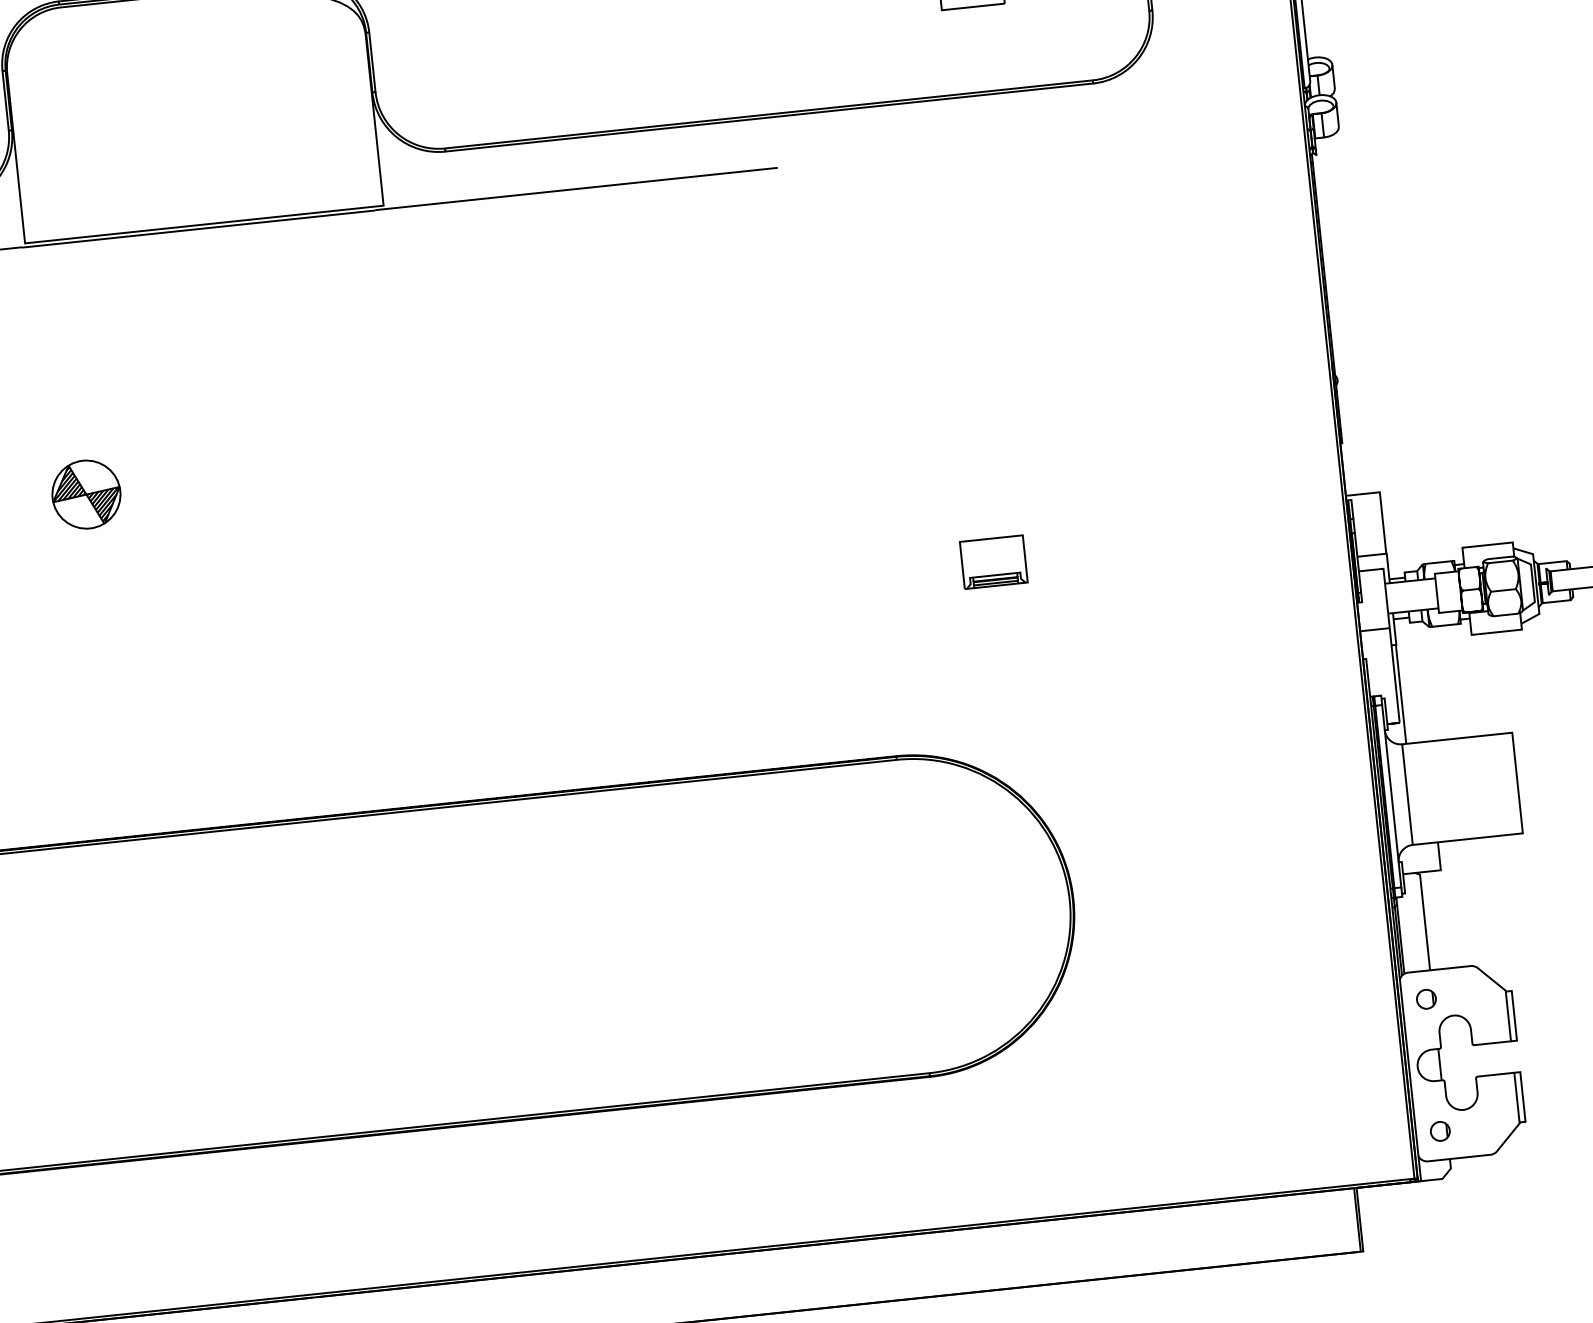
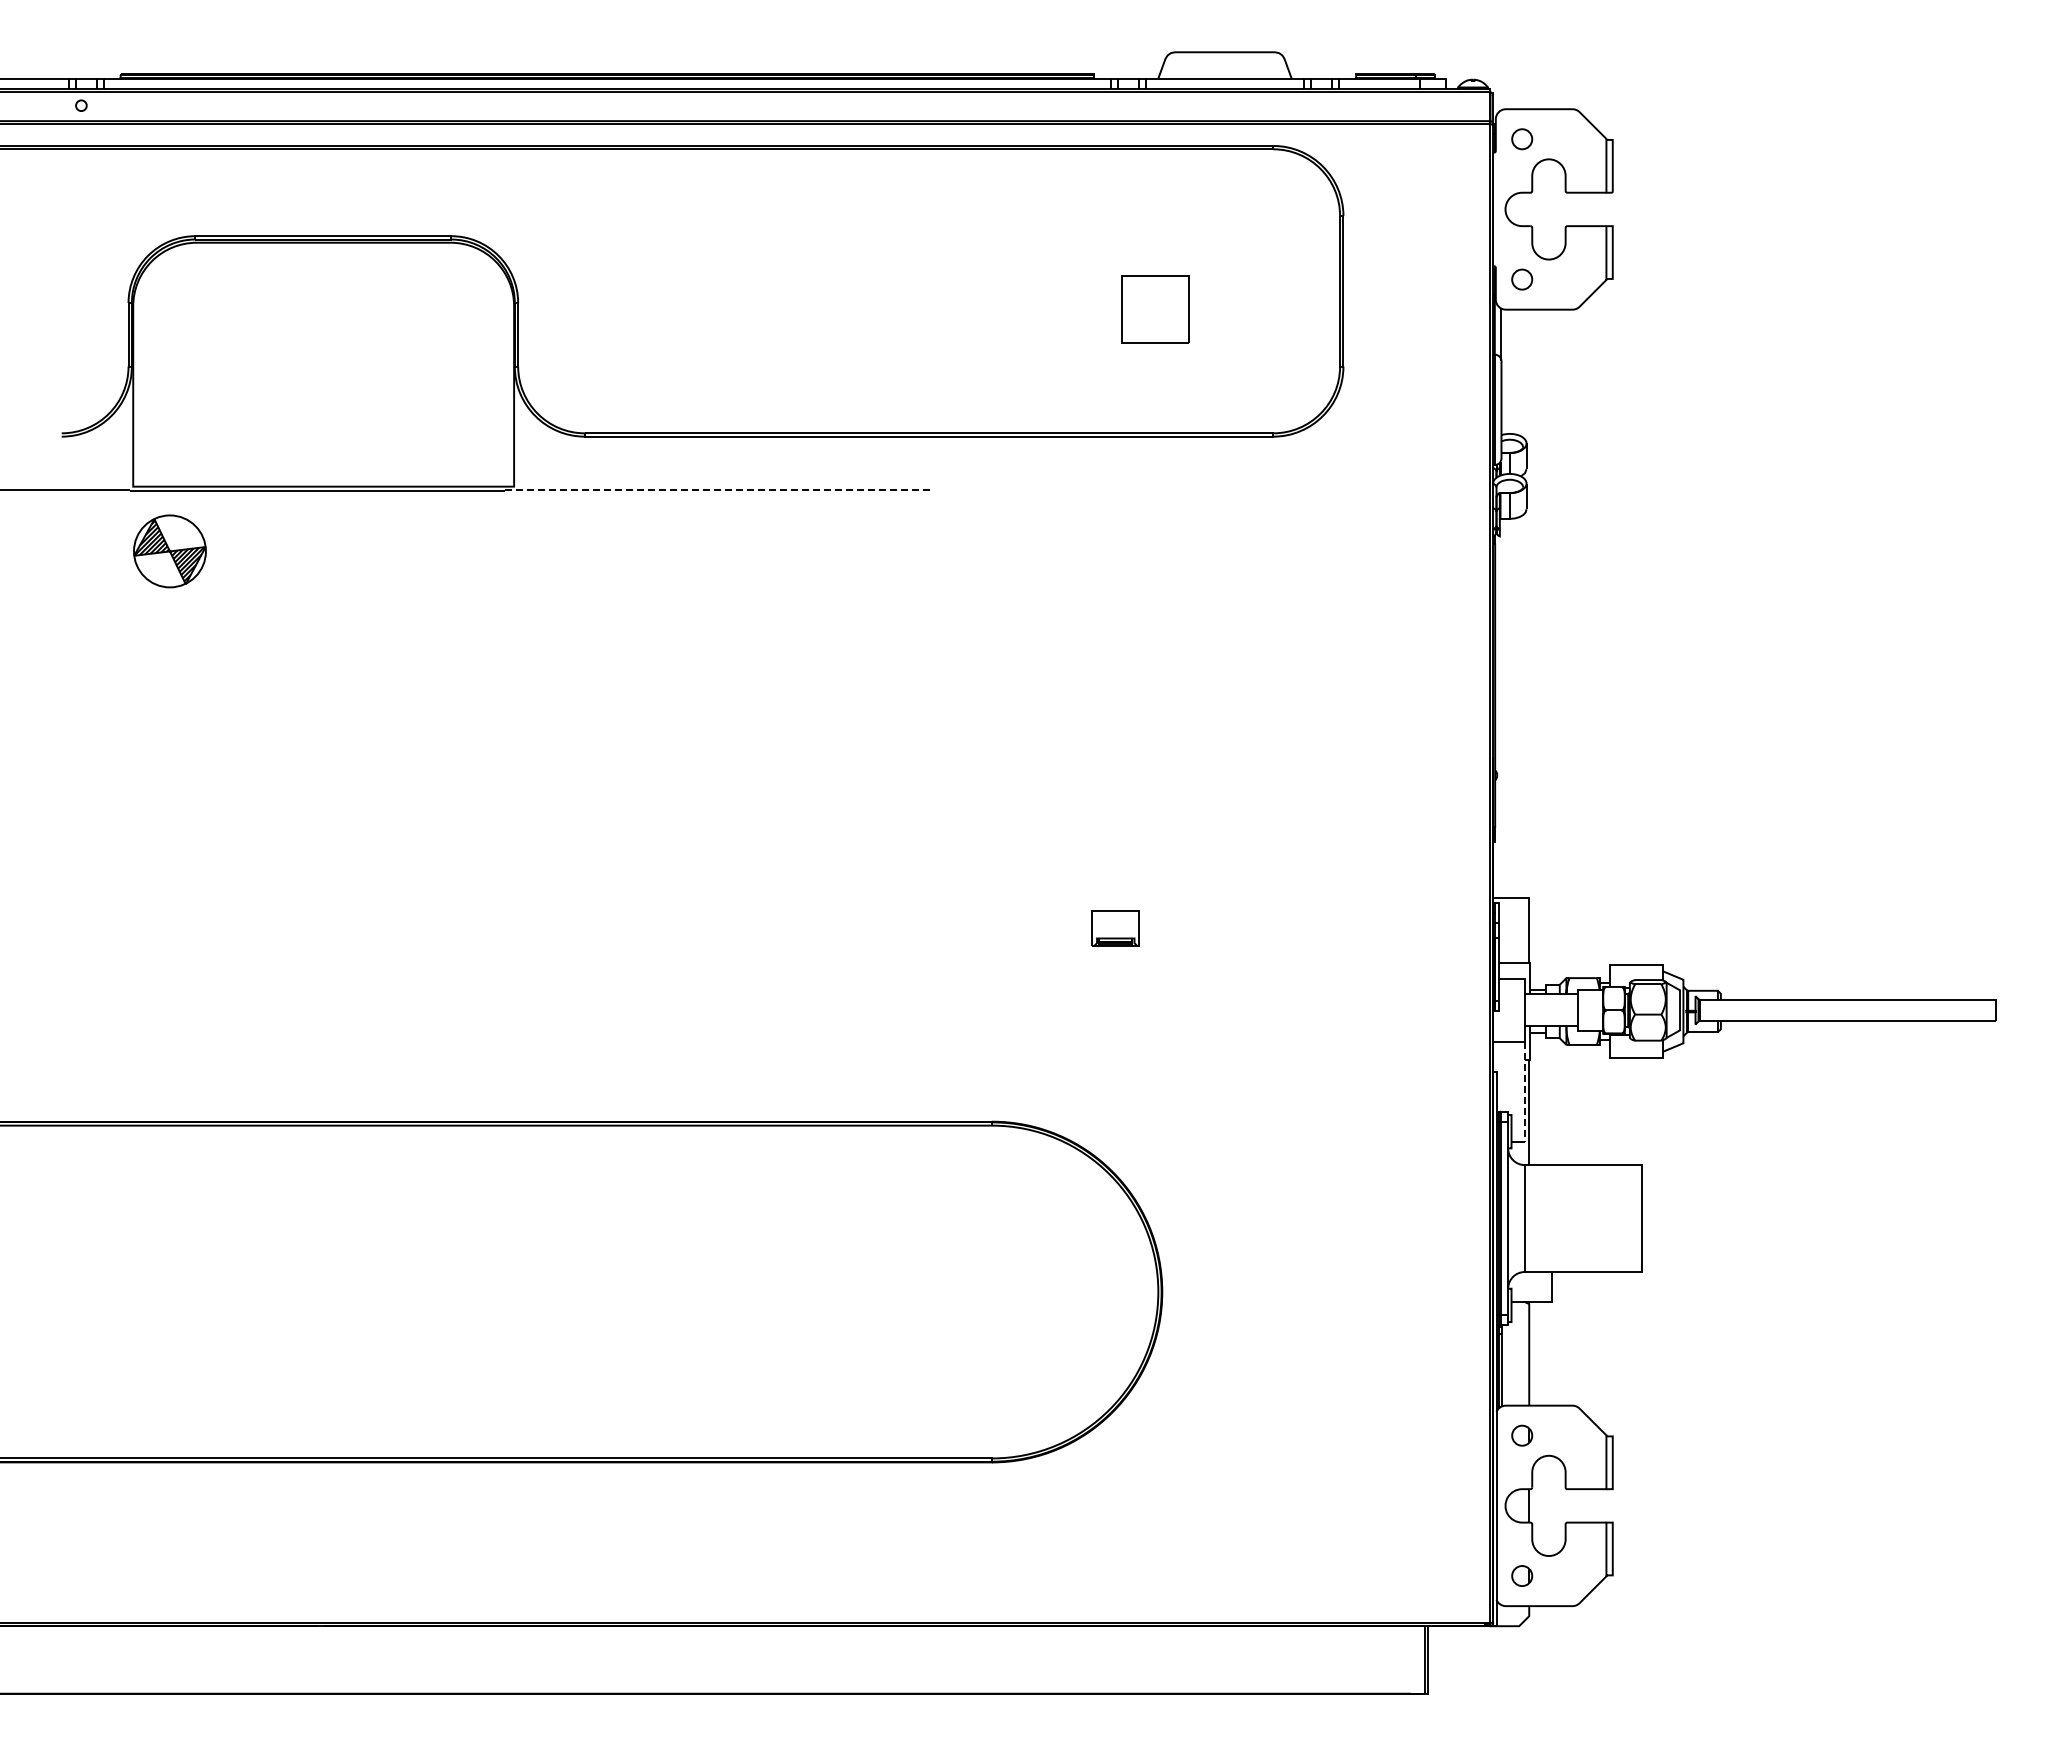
line: (576, 189) -> (718, 490), solid -> dashed
part: (86, 494) -> (169, 551), moved
part: (993, 562) -> (1115, 928), size x0.7
line: (1394, 676) -> (1524, 1092), solid -> dashed

